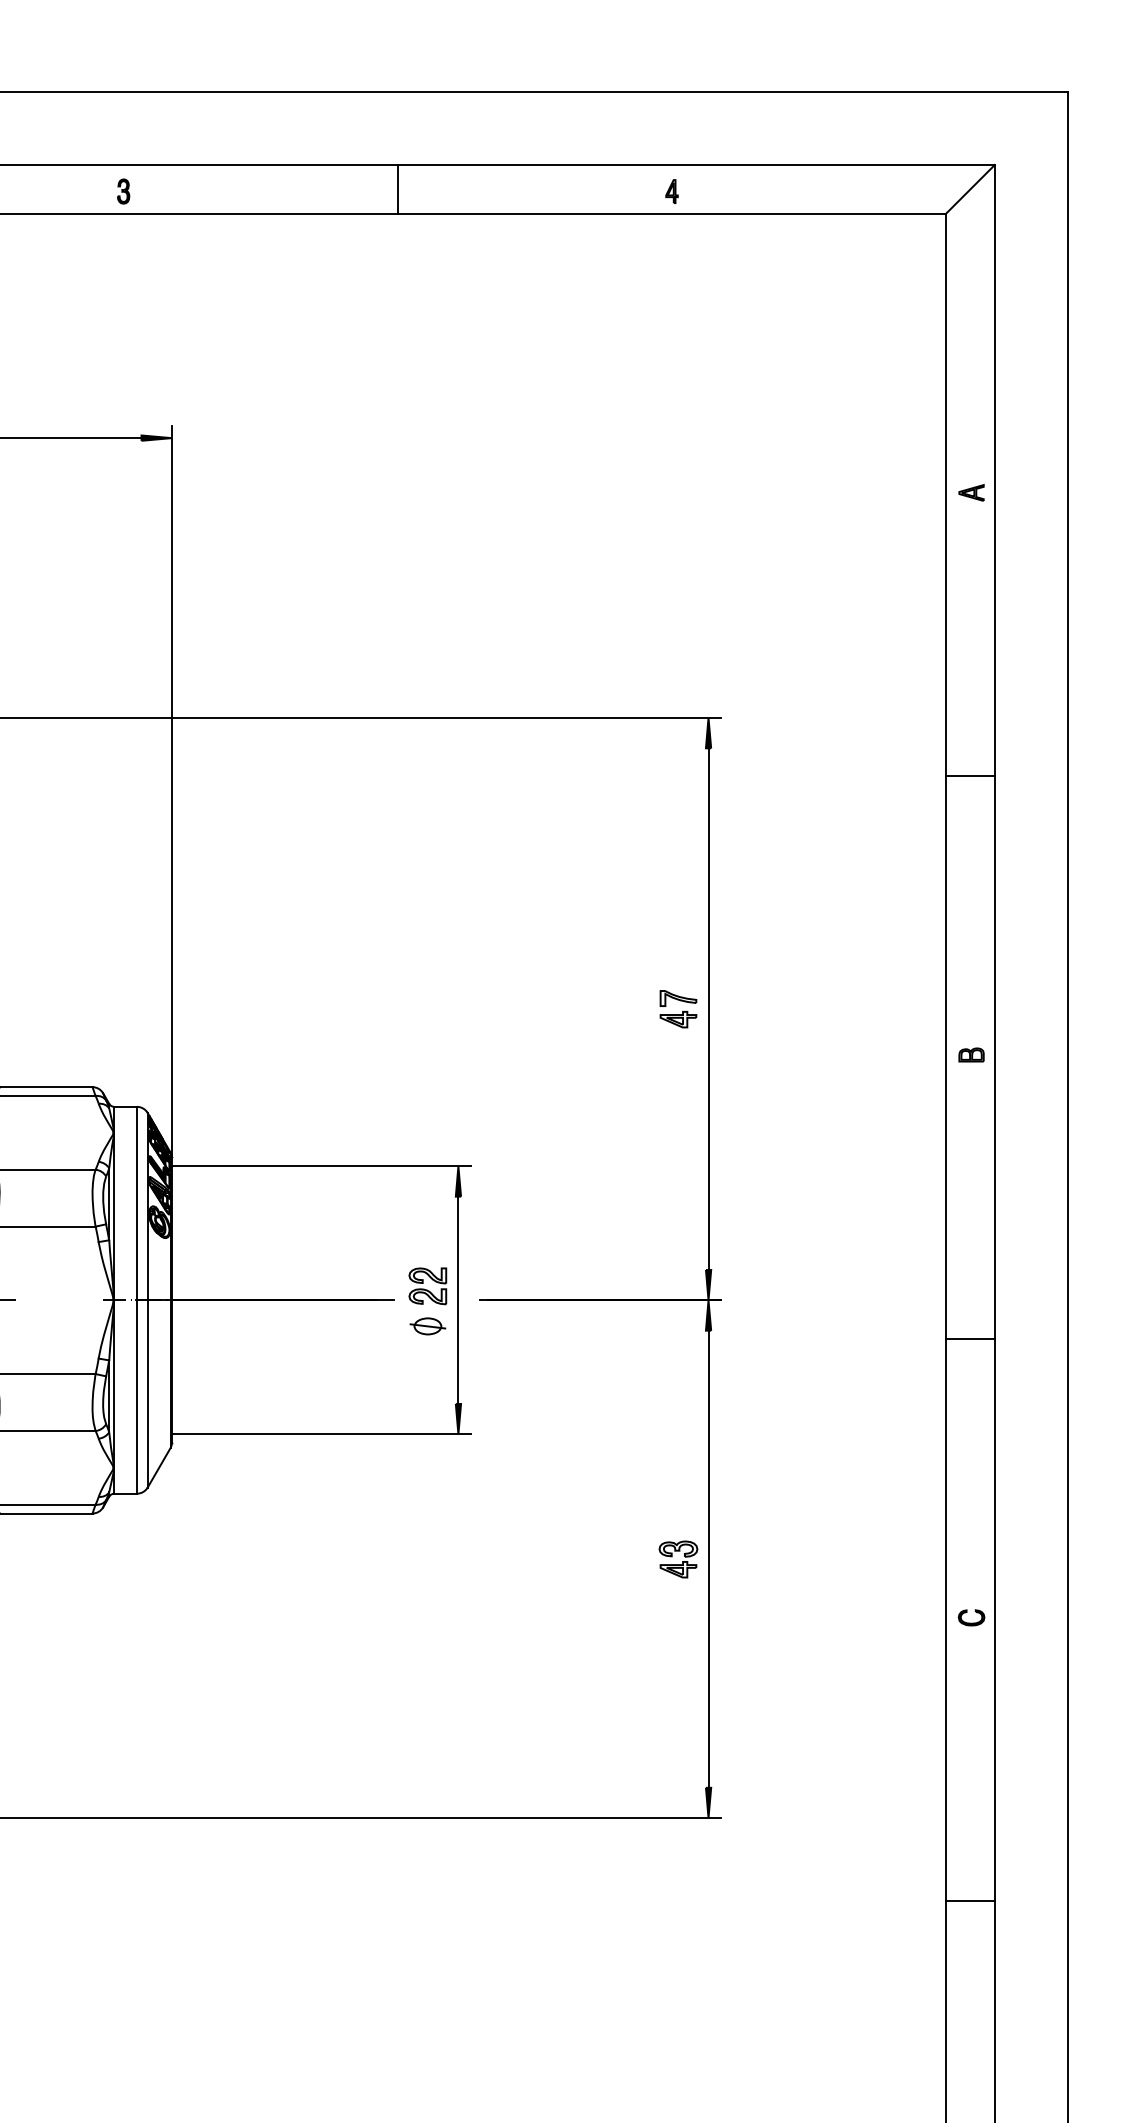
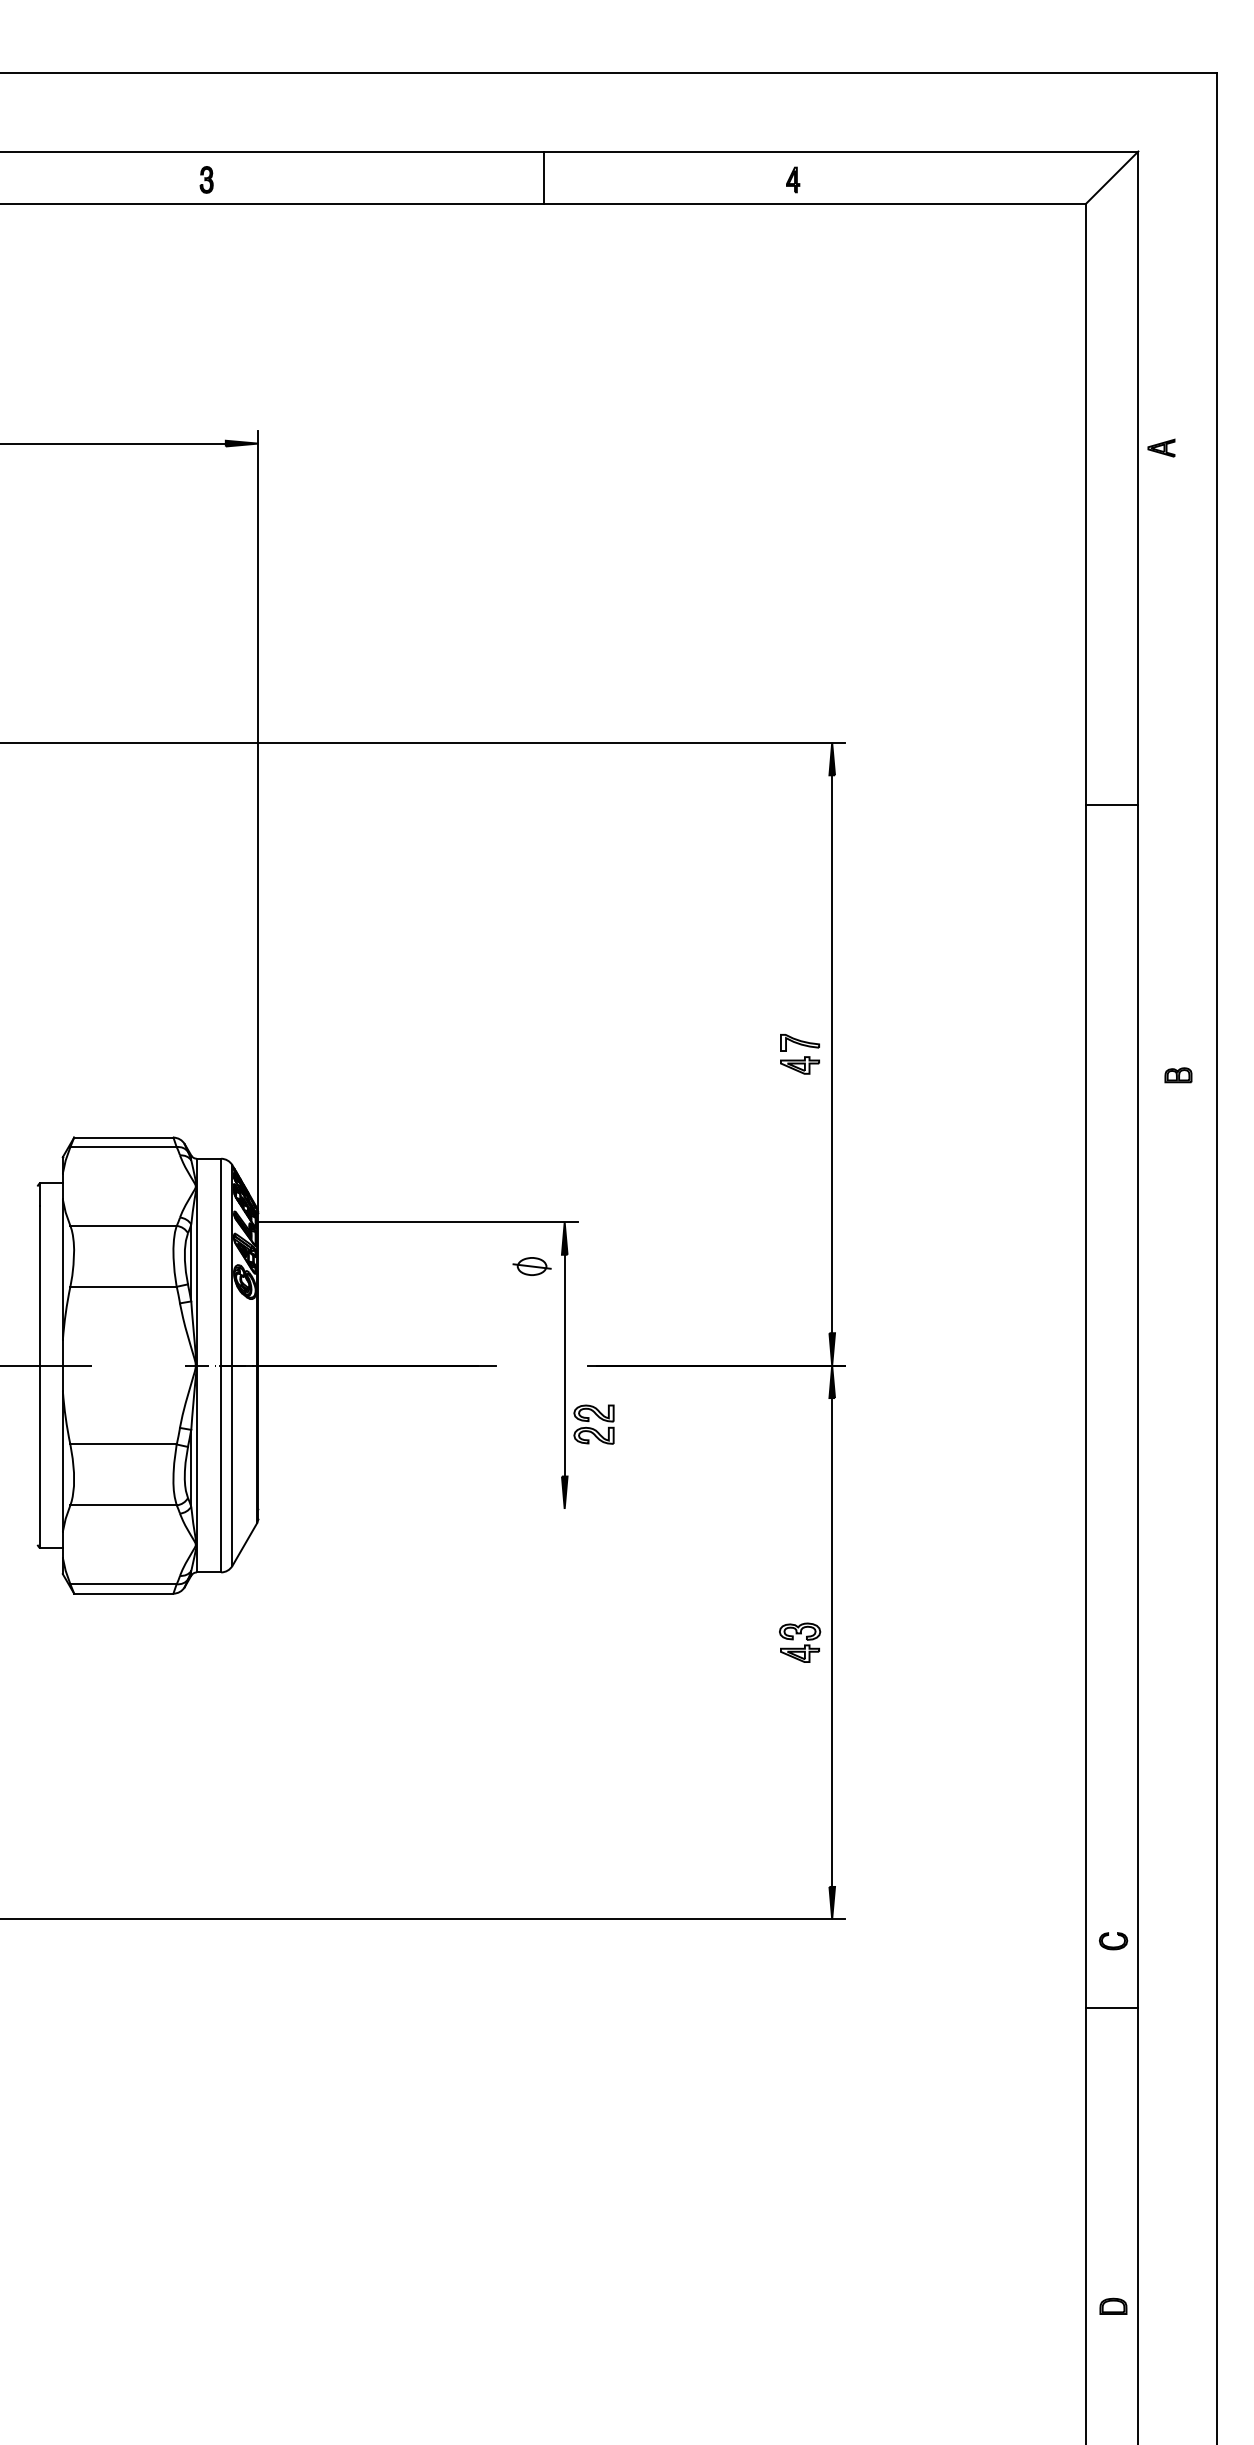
line: (397, 189) -> (543, 177), moved
part: (971, 492) -> (1161, 447), moved
part: (971, 1055) -> (1178, 1075), moved
part: (427, 1286) -> (593, 1424), moved
part: (427, 1326) -> (531, 1266), moved
line: (970, 1338) -> (1112, 1406), removed
line: (320, 1433) -> (417, 1508), removed
part: (971, 1618) -> (1113, 1941), moved

